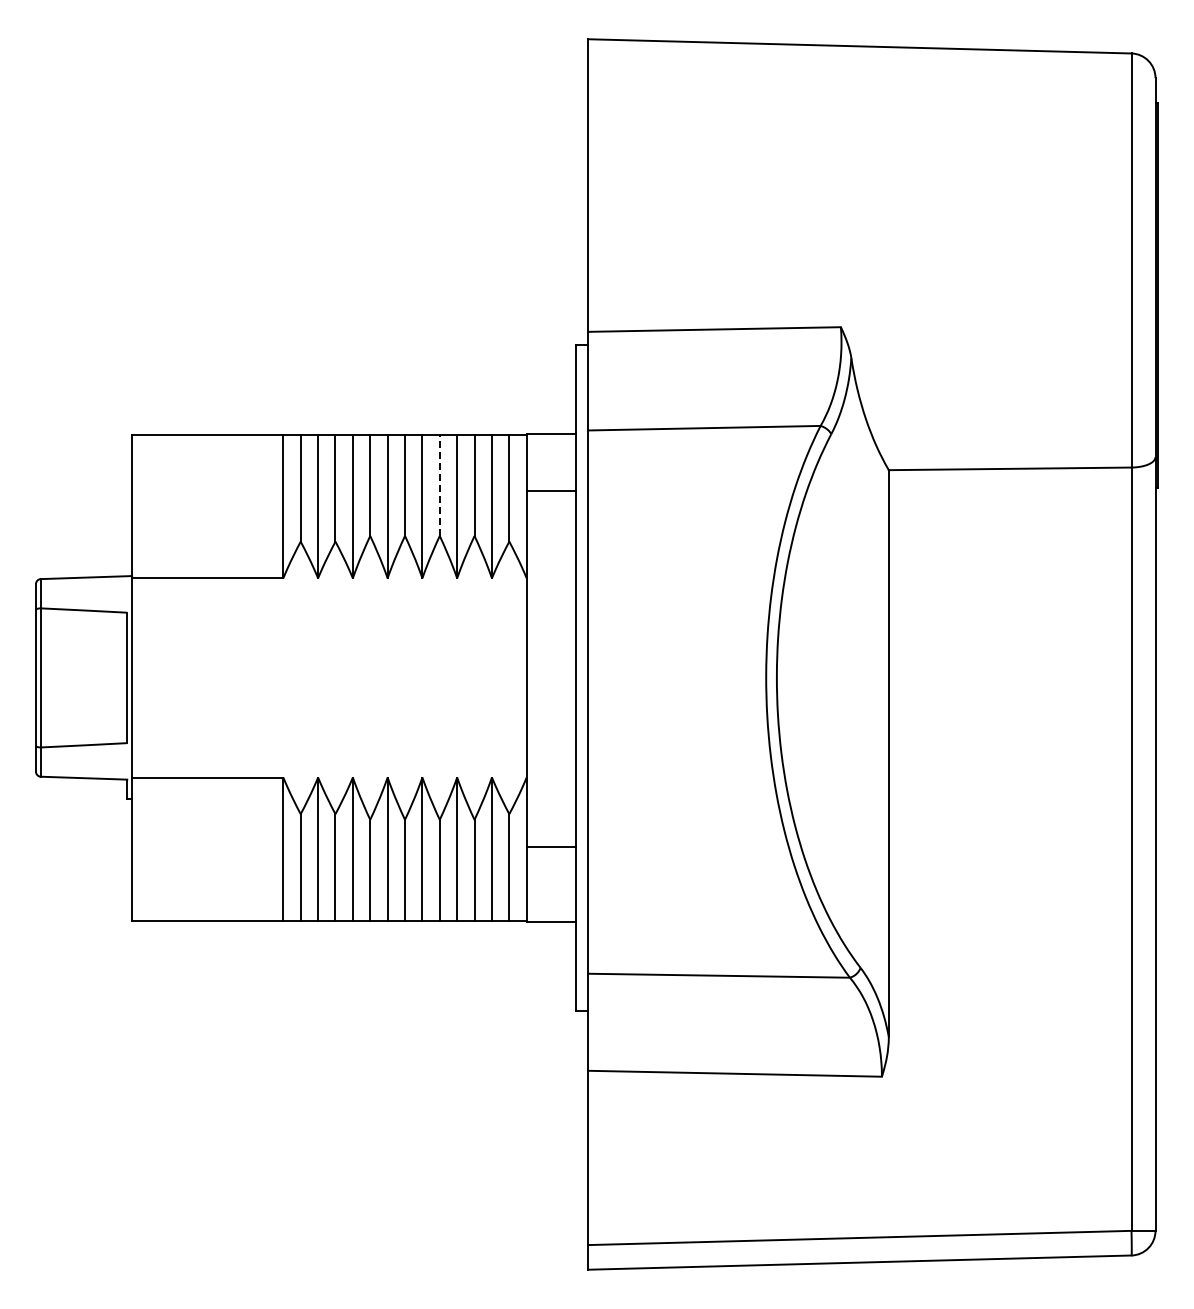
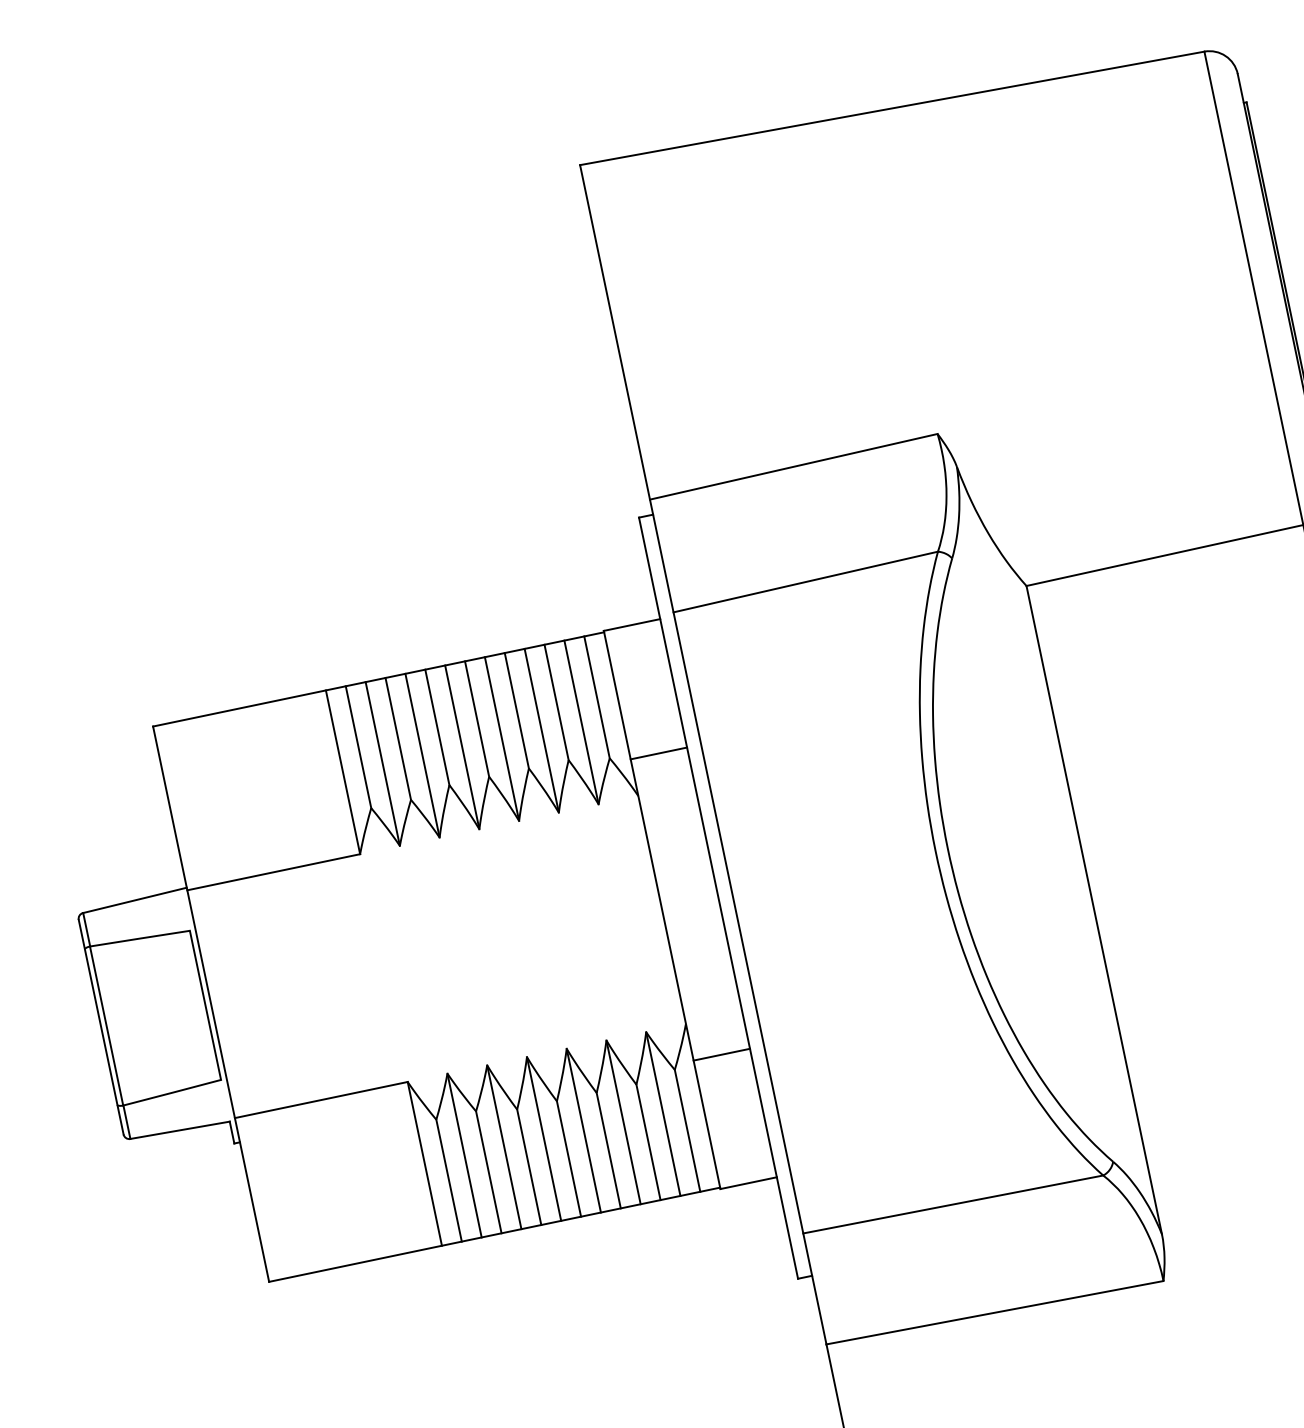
line: (439, 485) -> (516, 710), dashed -> solid
line: (551, 491) -> (659, 753), moved
line: (551, 846) -> (721, 1054), moved

